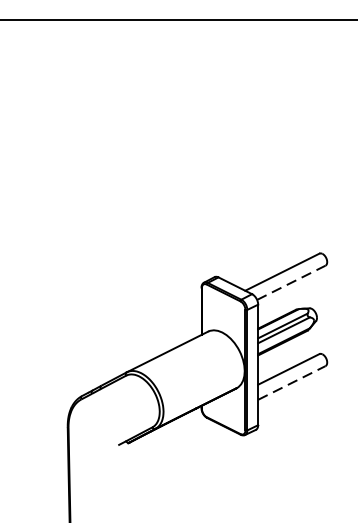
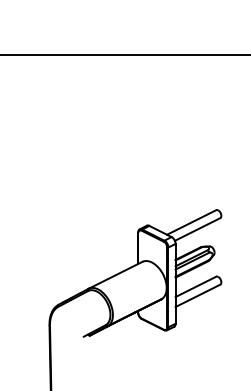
line: (291, 282) -> (197, 229), dashed -> solid
line: (291, 382) -> (197, 295), dashed -> solid

